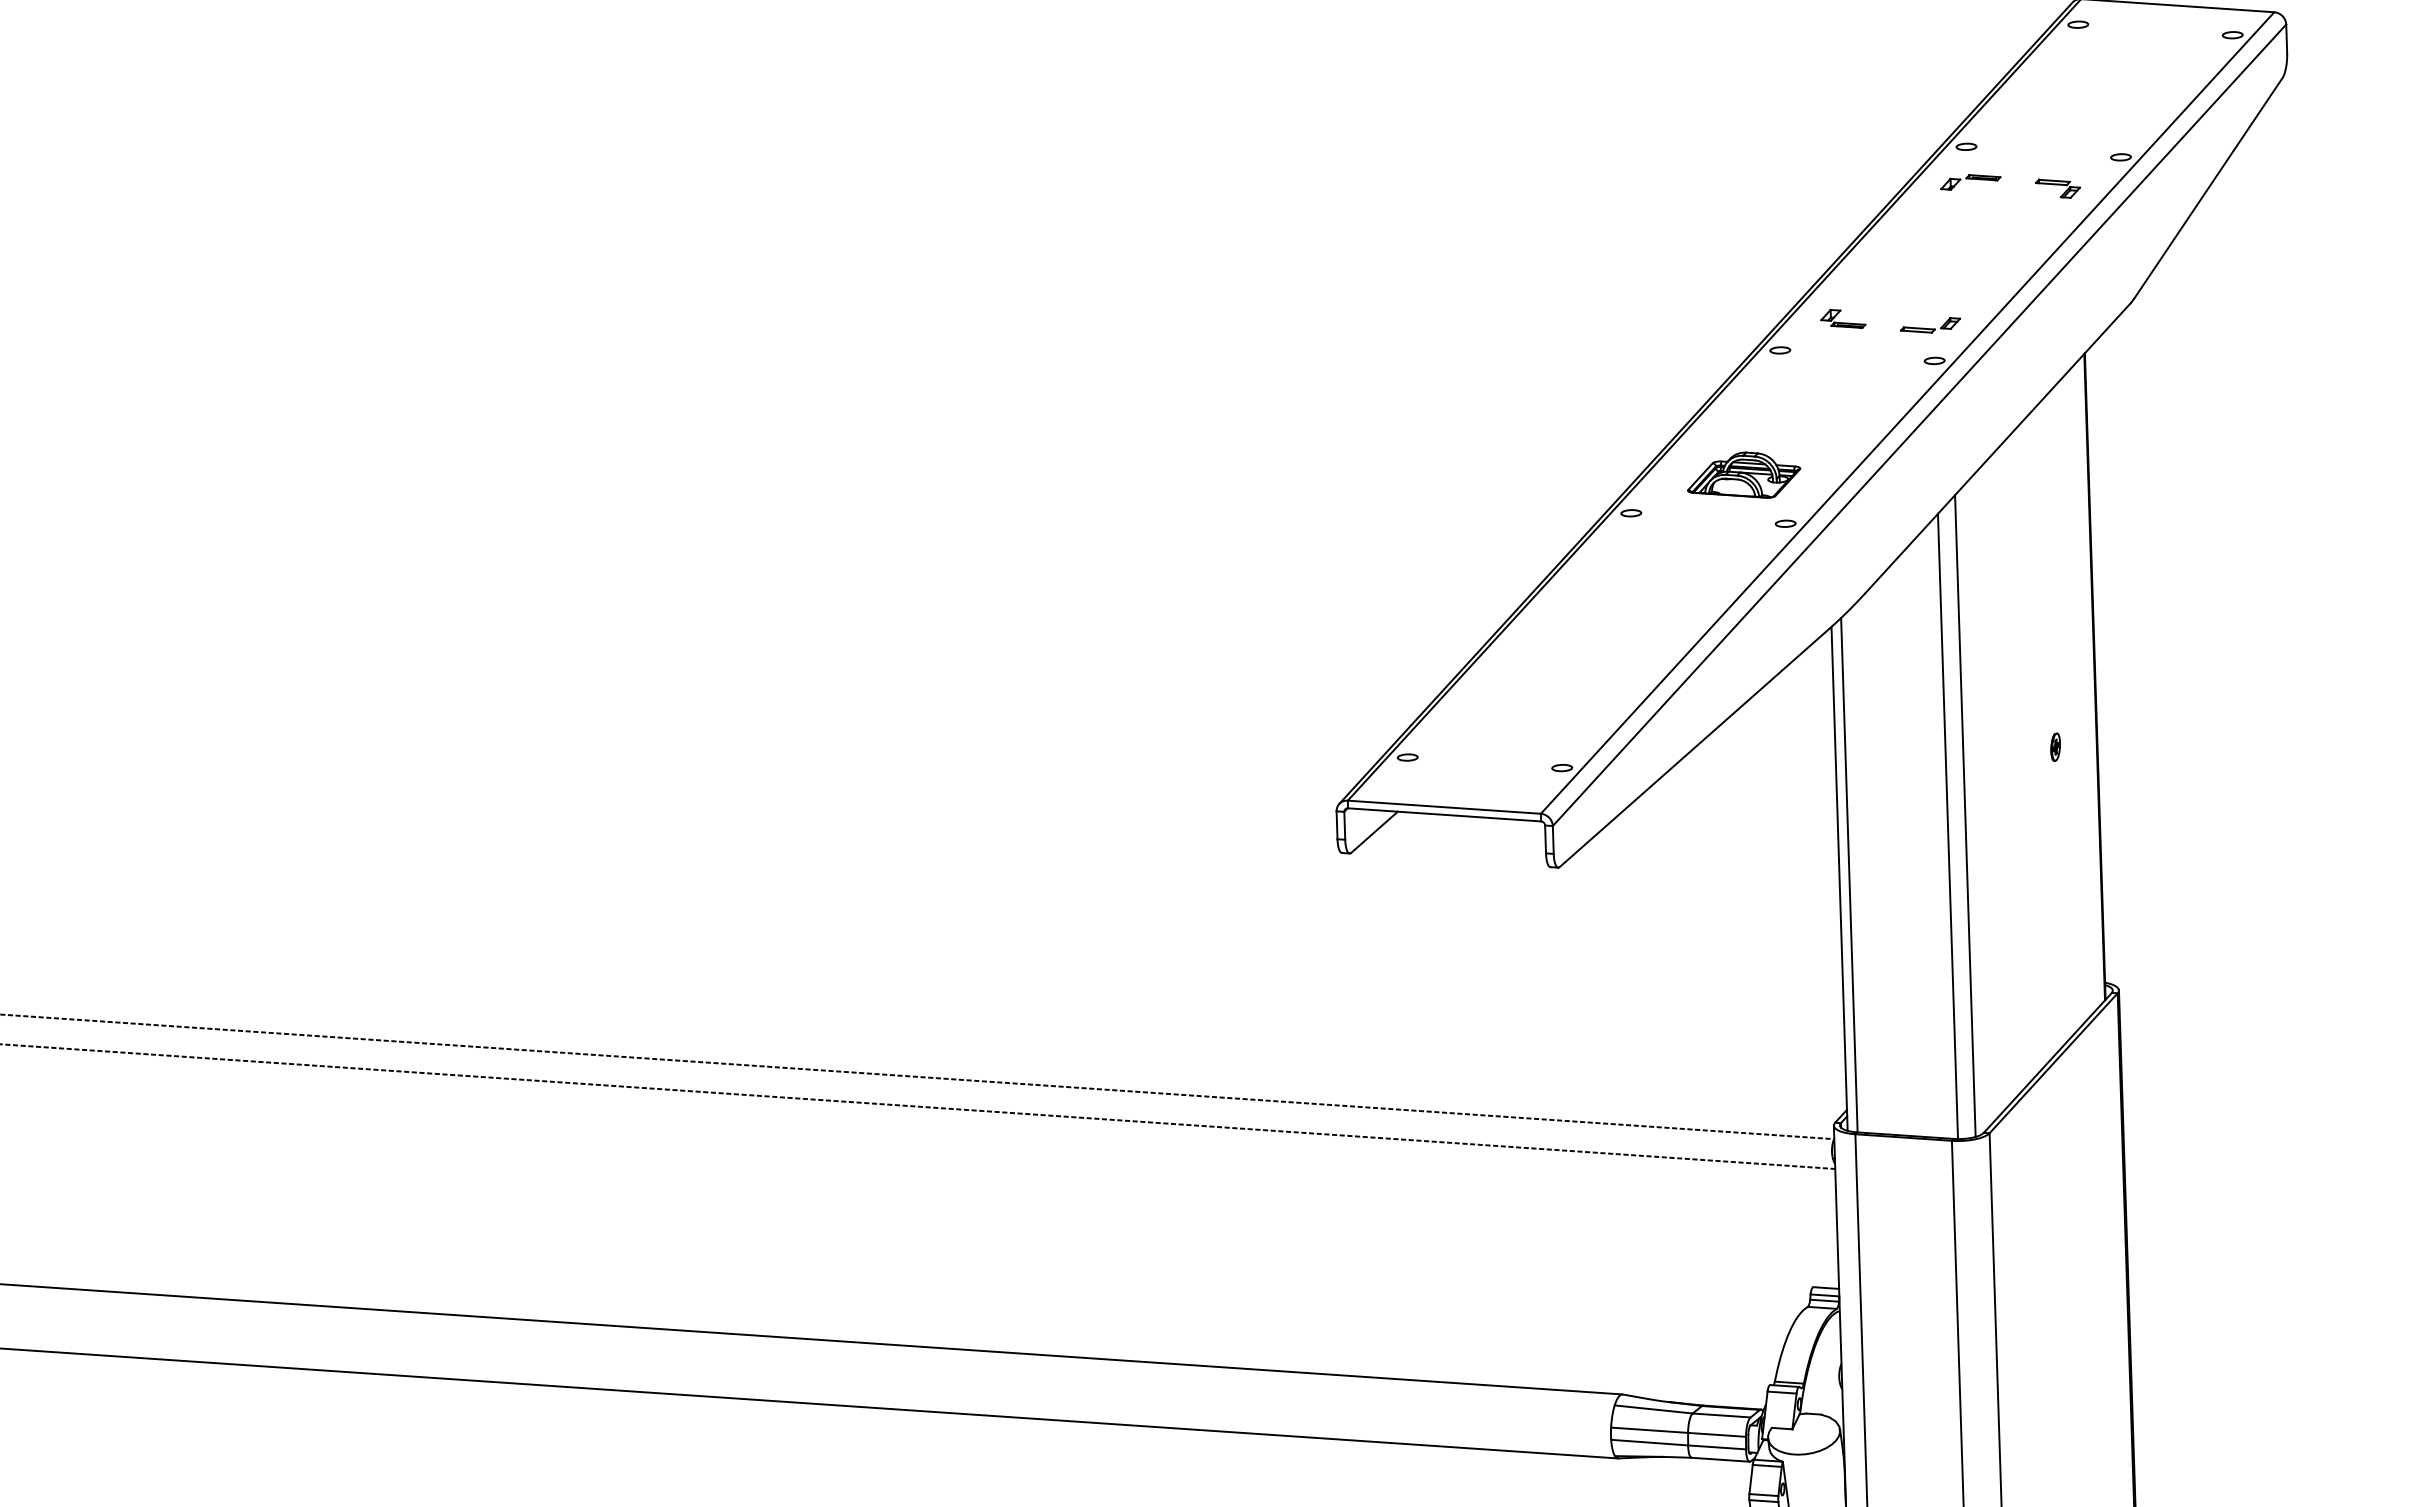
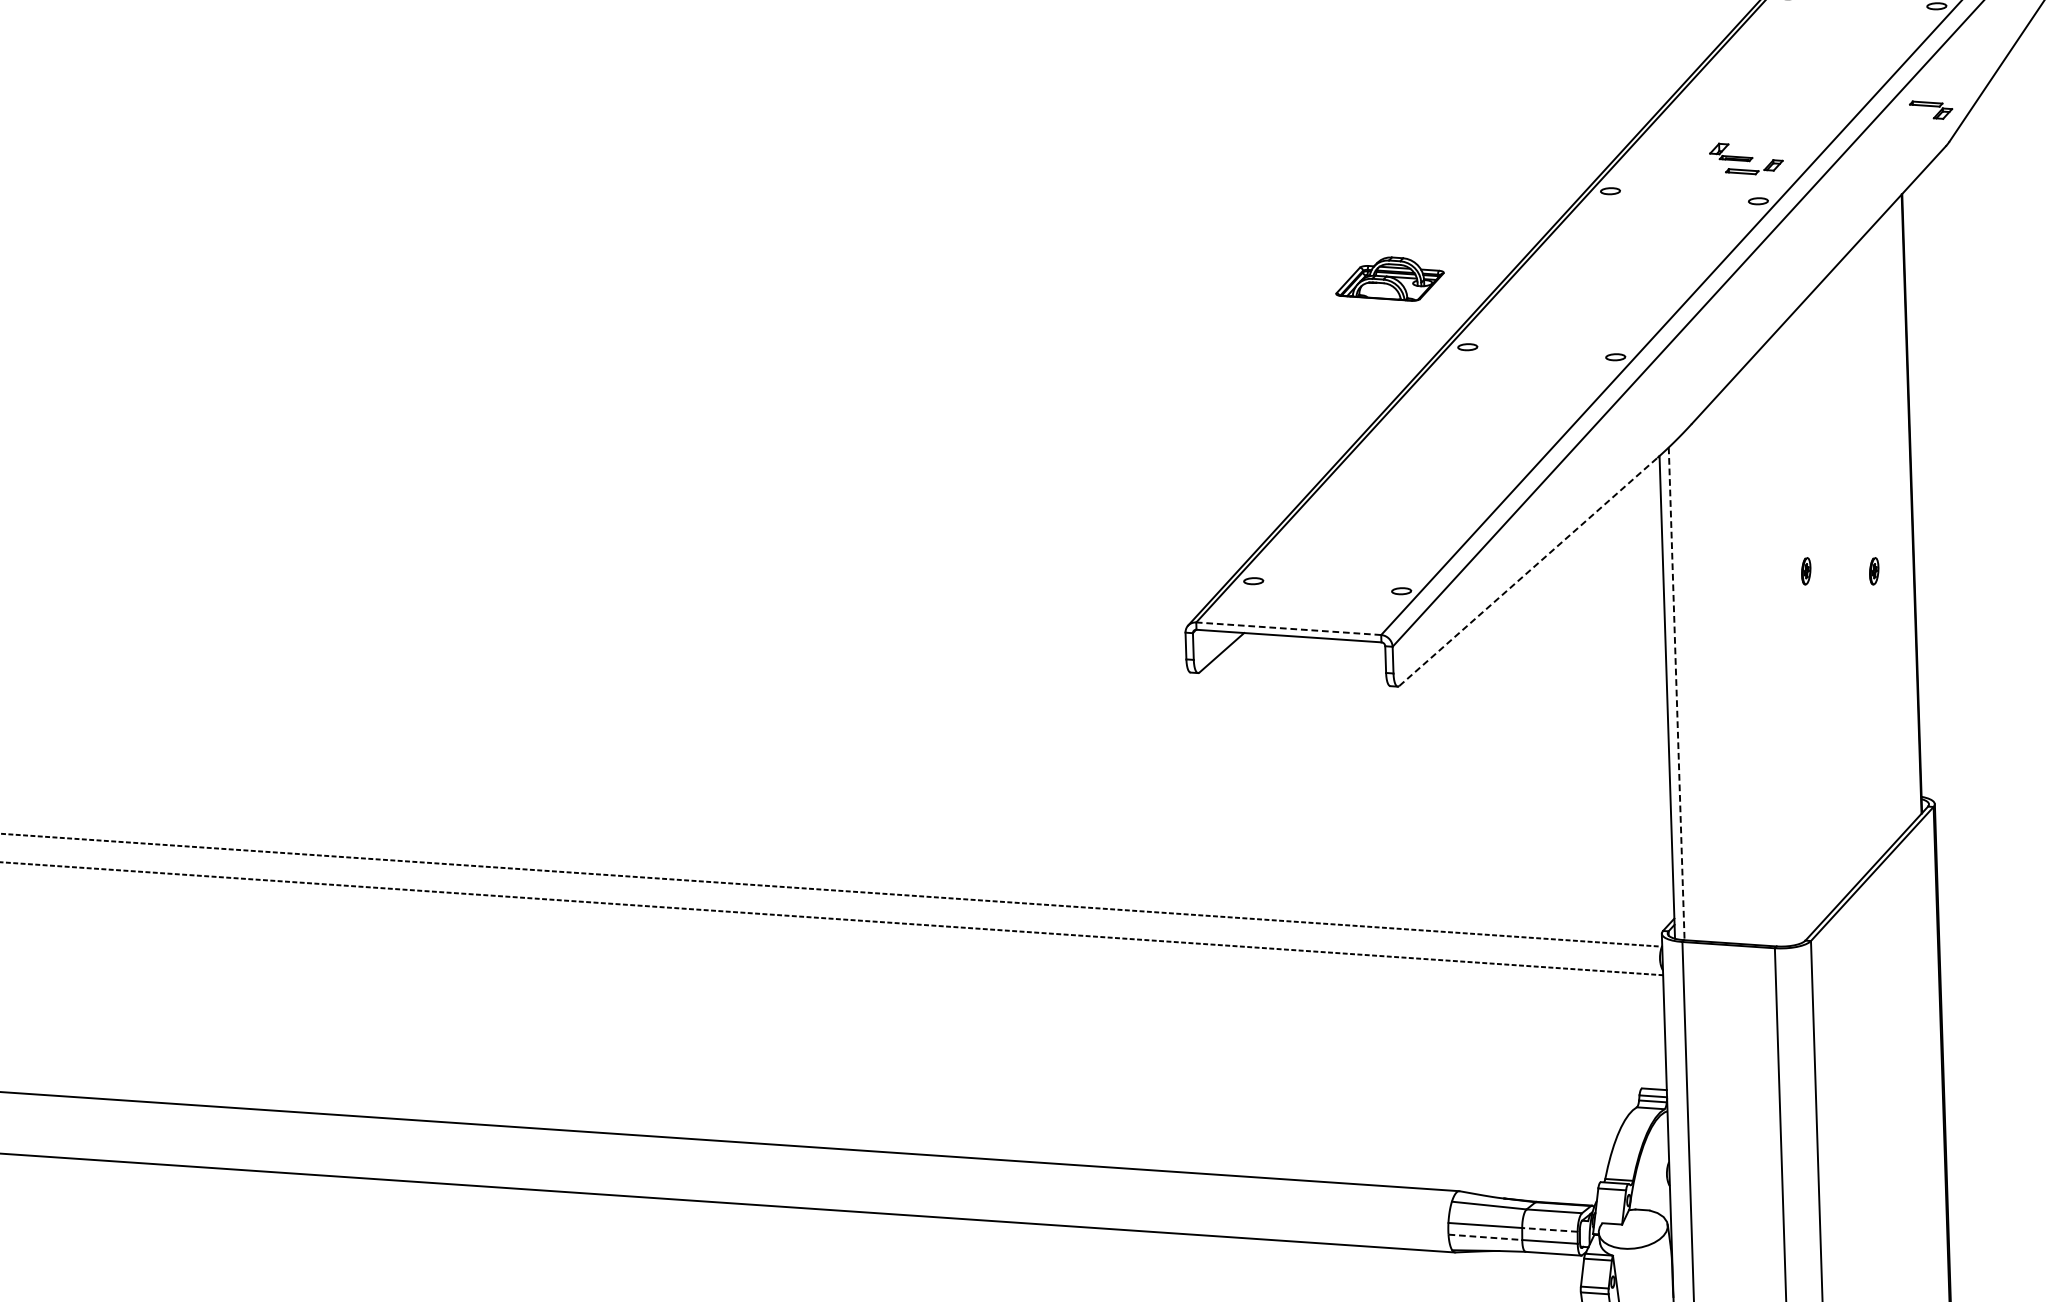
part: (1970, 182) -> (1792, 30), removed
part: (2057, 188) -> (1930, 109), moved
part: (1843, 318) -> (1731, 152), moved
part: (1744, 474) -> (1390, 278), moved
part: (1984, 747) -> (1806, 571), added
line: (1694, 748) -> (1528, 572), solid -> dashed
line: (1444, 807) -> (1288, 629), solid -> dashed
line: (1965, 815) -> (1787, 636), removed
line: (1947, 826) -> (1770, 647), removed
line: (1849, 875) -> (1676, 694), solid -> dashed
line: (1716, 1434) -> (1549, 1229), solid -> dashed
line: (1649, 1442) -> (1485, 1237), solid -> dashed

